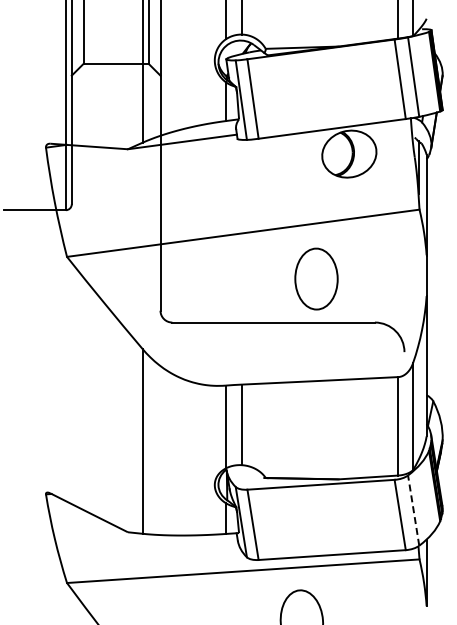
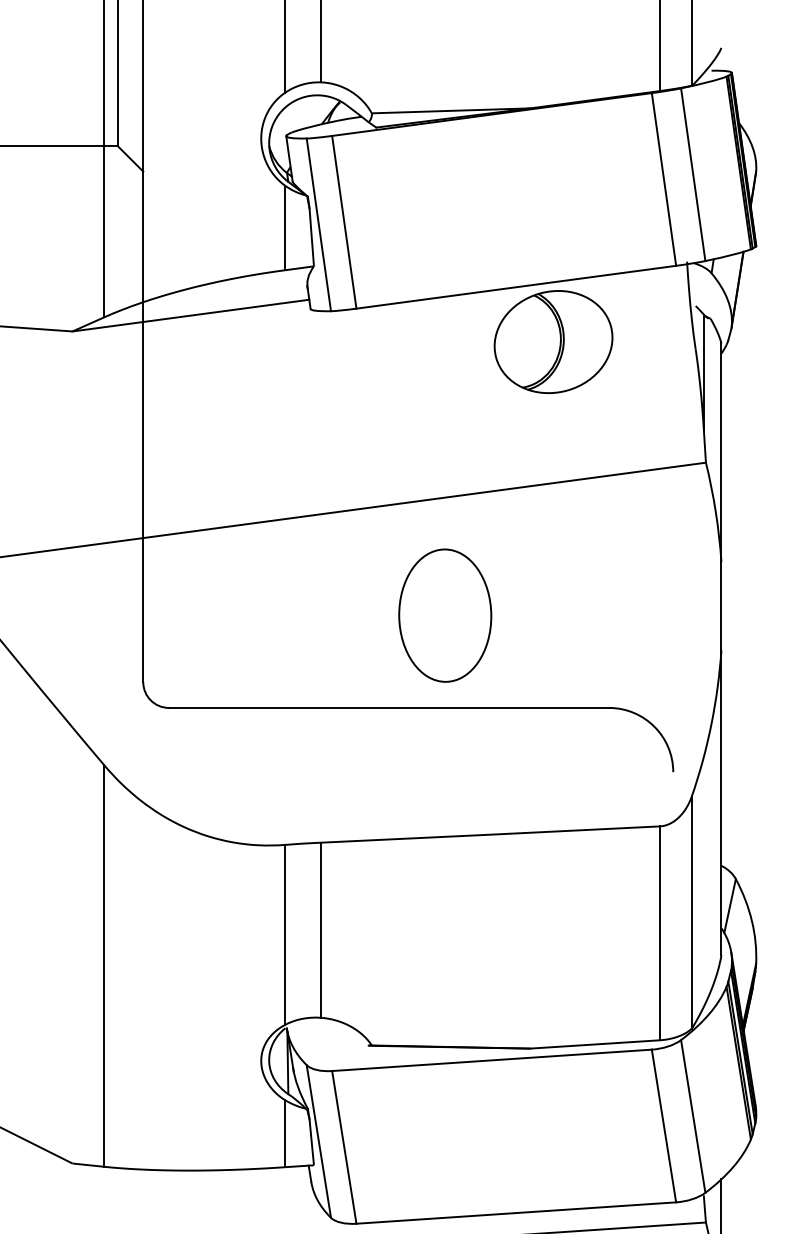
part: (316, 278) -> (445, 614), moved
line: (413, 510) -> (692, 1116), dashed -> solid

